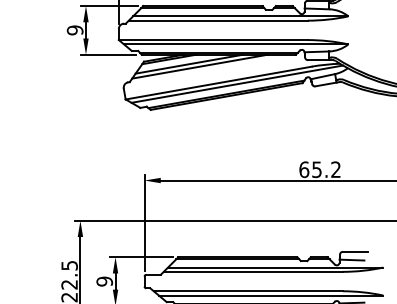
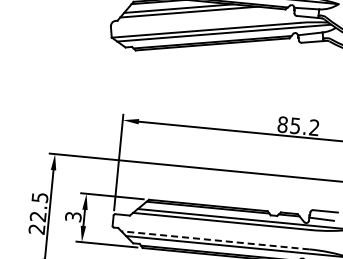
text: (304, 169) -> (283, 124), 65.2 -> 85.2
text: (104, 281) -> (73, 216), 9 -> 3
line: (247, 291) -> (214, 240), solid -> dashed

